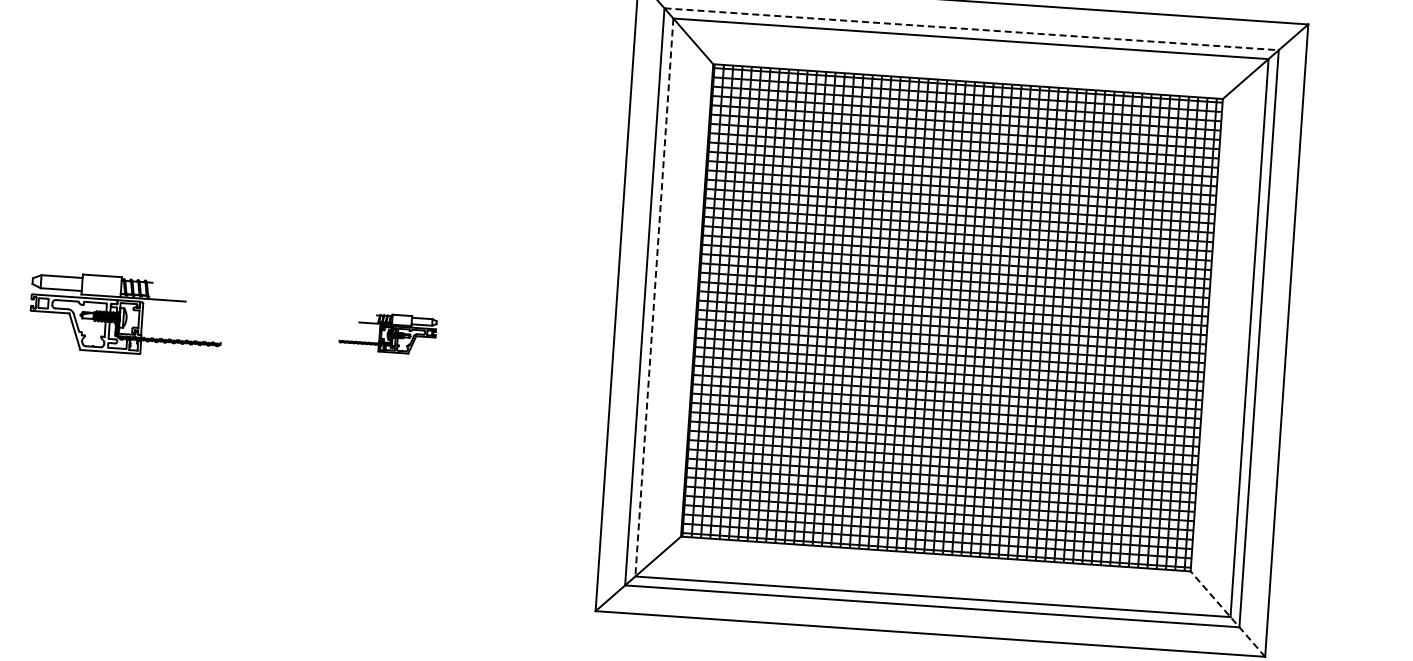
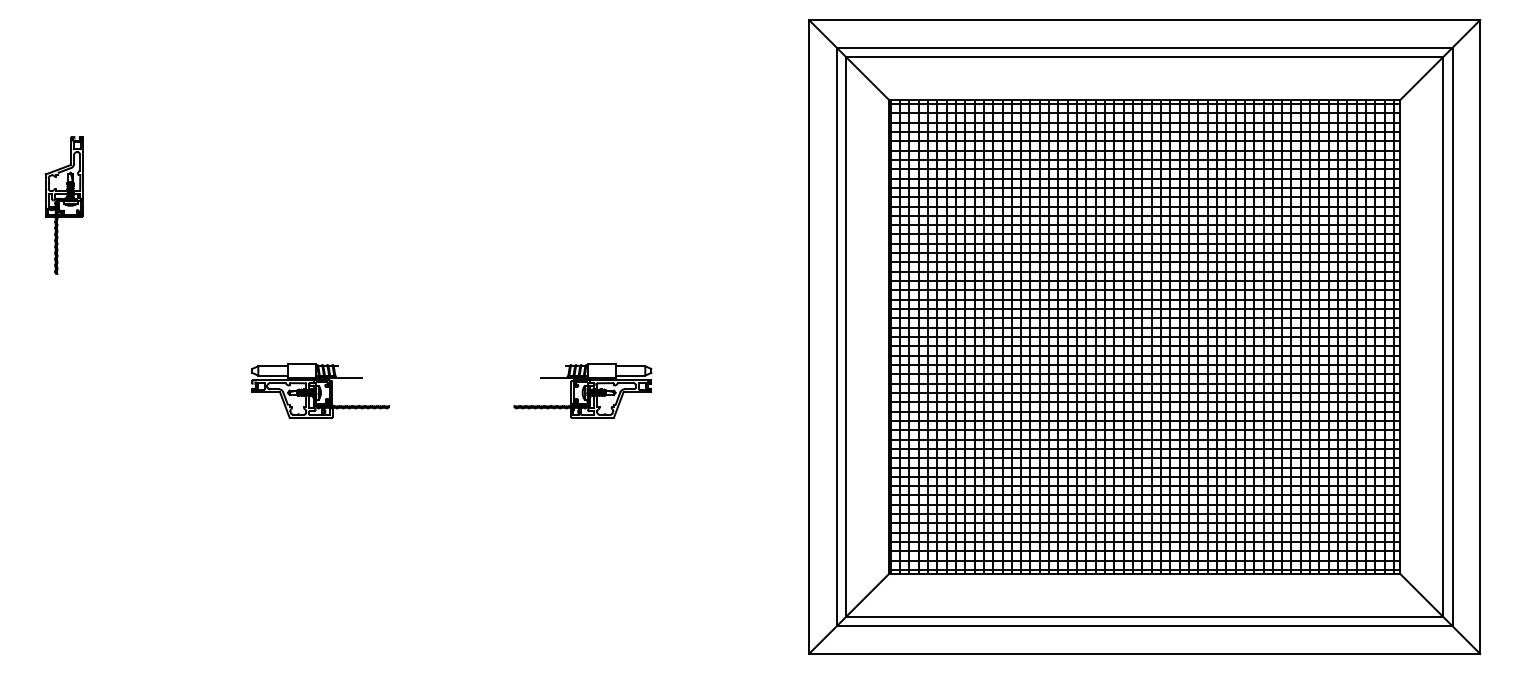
line: (971, 28) -> (1144, 47), dashed -> solid
line: (654, 297) -> (846, 336), dashed -> solid
part: (126, 315) -> (320, 390), size x0.71
part: (387, 332) -> (582, 390), size x1.43
line: (1228, 613) -> (1440, 613), dashed -> solid

